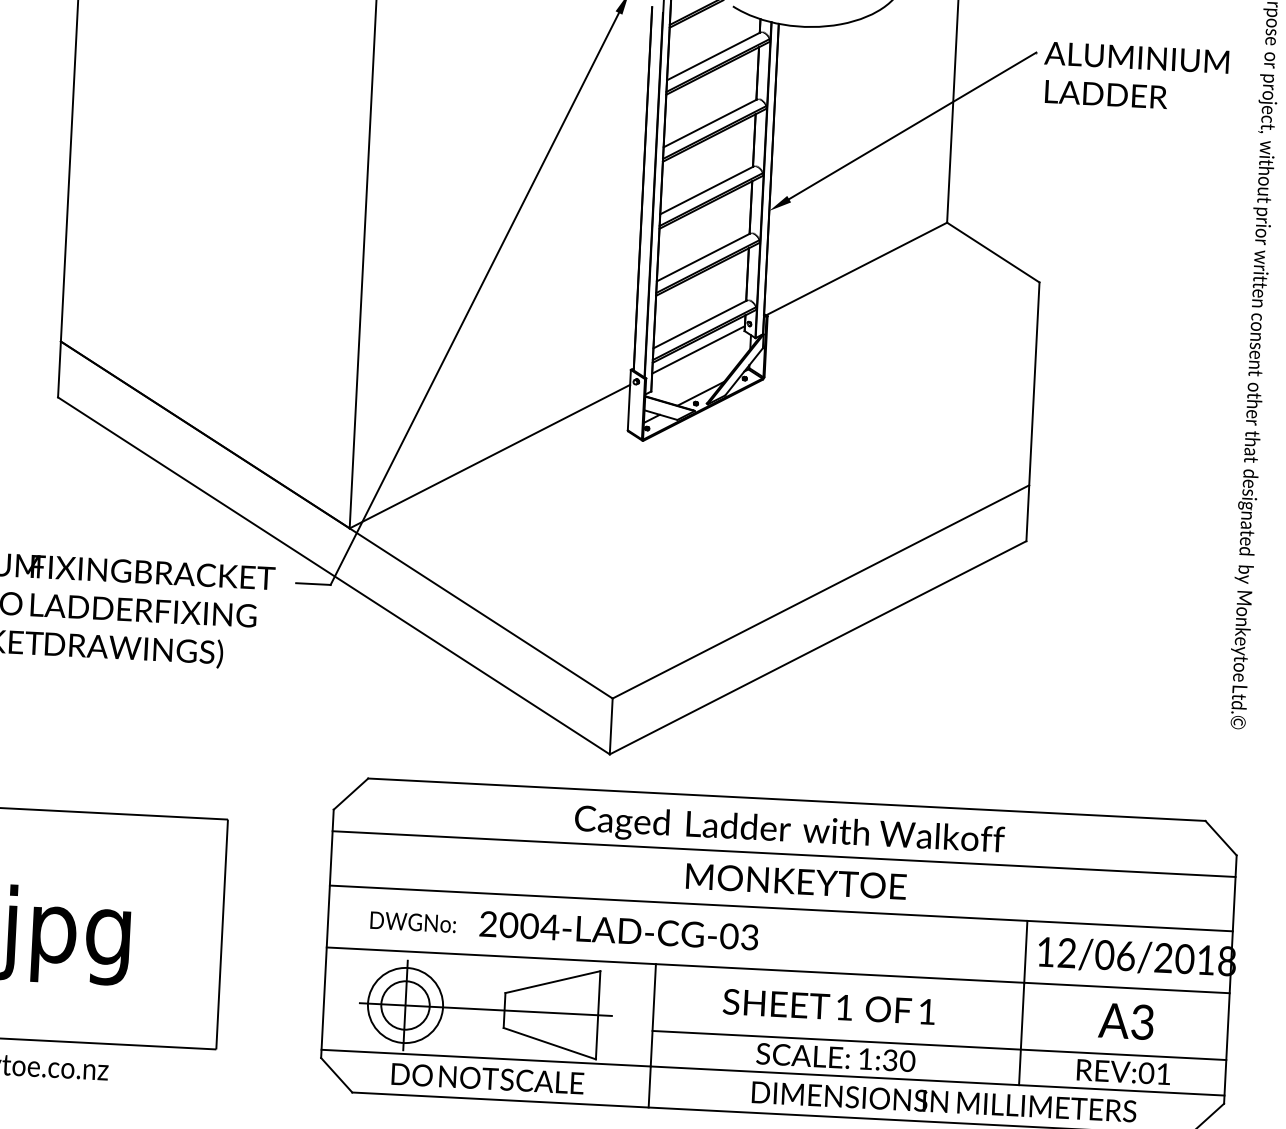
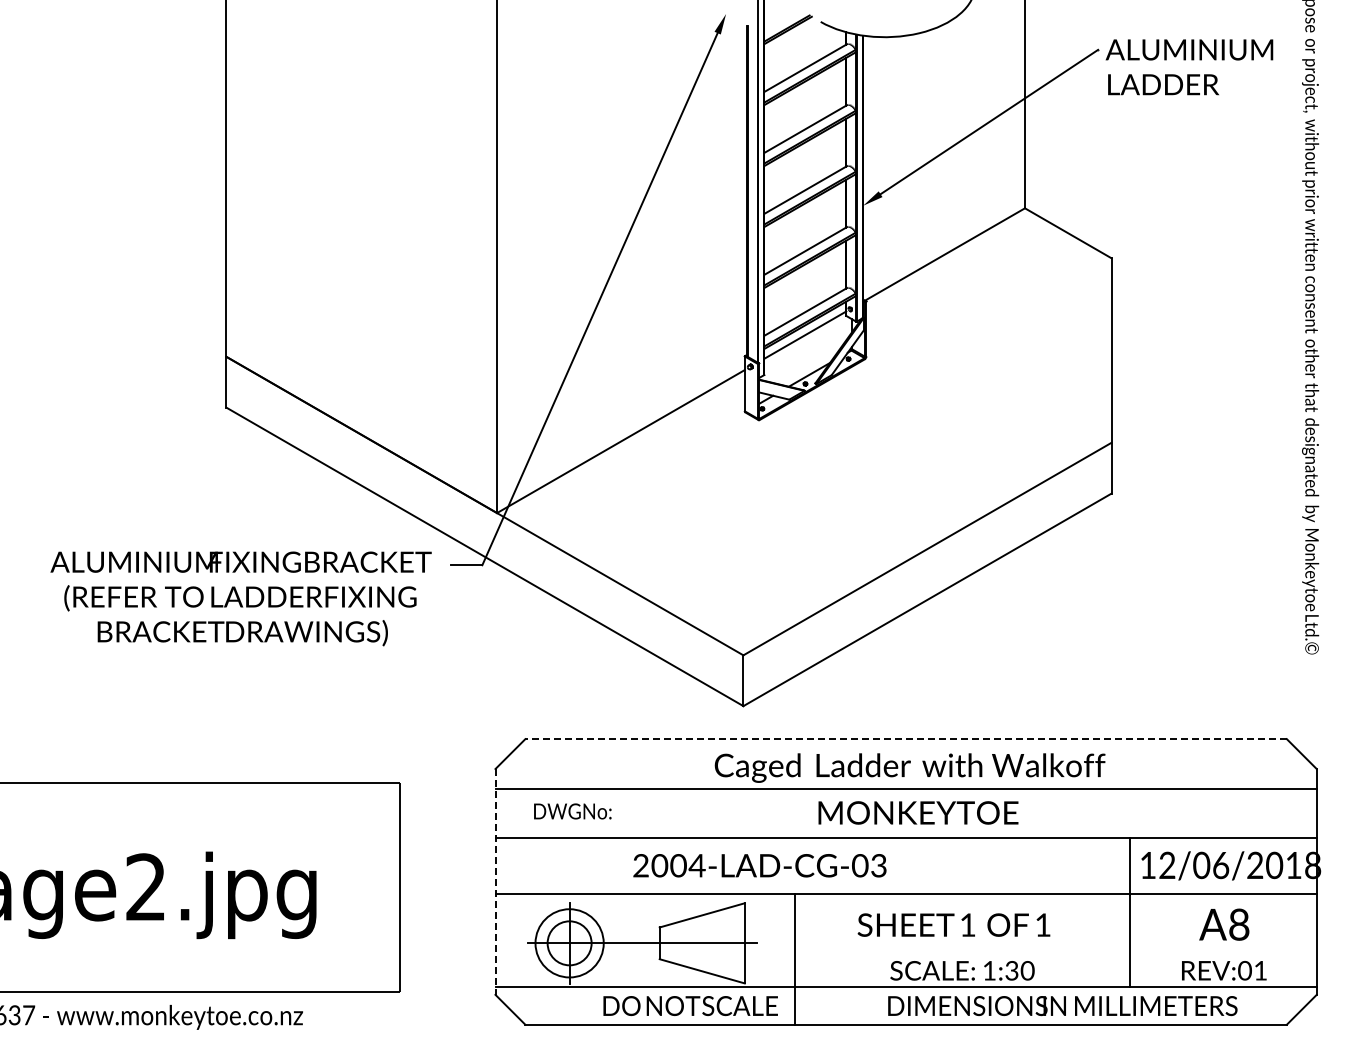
line: (787, 800) -> (906, 739), solid -> dashed
text: (412, 922) -> (572, 811), moved
line: (327, 933) -> (495, 881), solid -> dashed
text: (1143, 1022) -> (1239, 924), A3 -> A8
line: (939, 1045) -> (1055, 955), removed
text: (487, 1079) -> (690, 1006), moved

